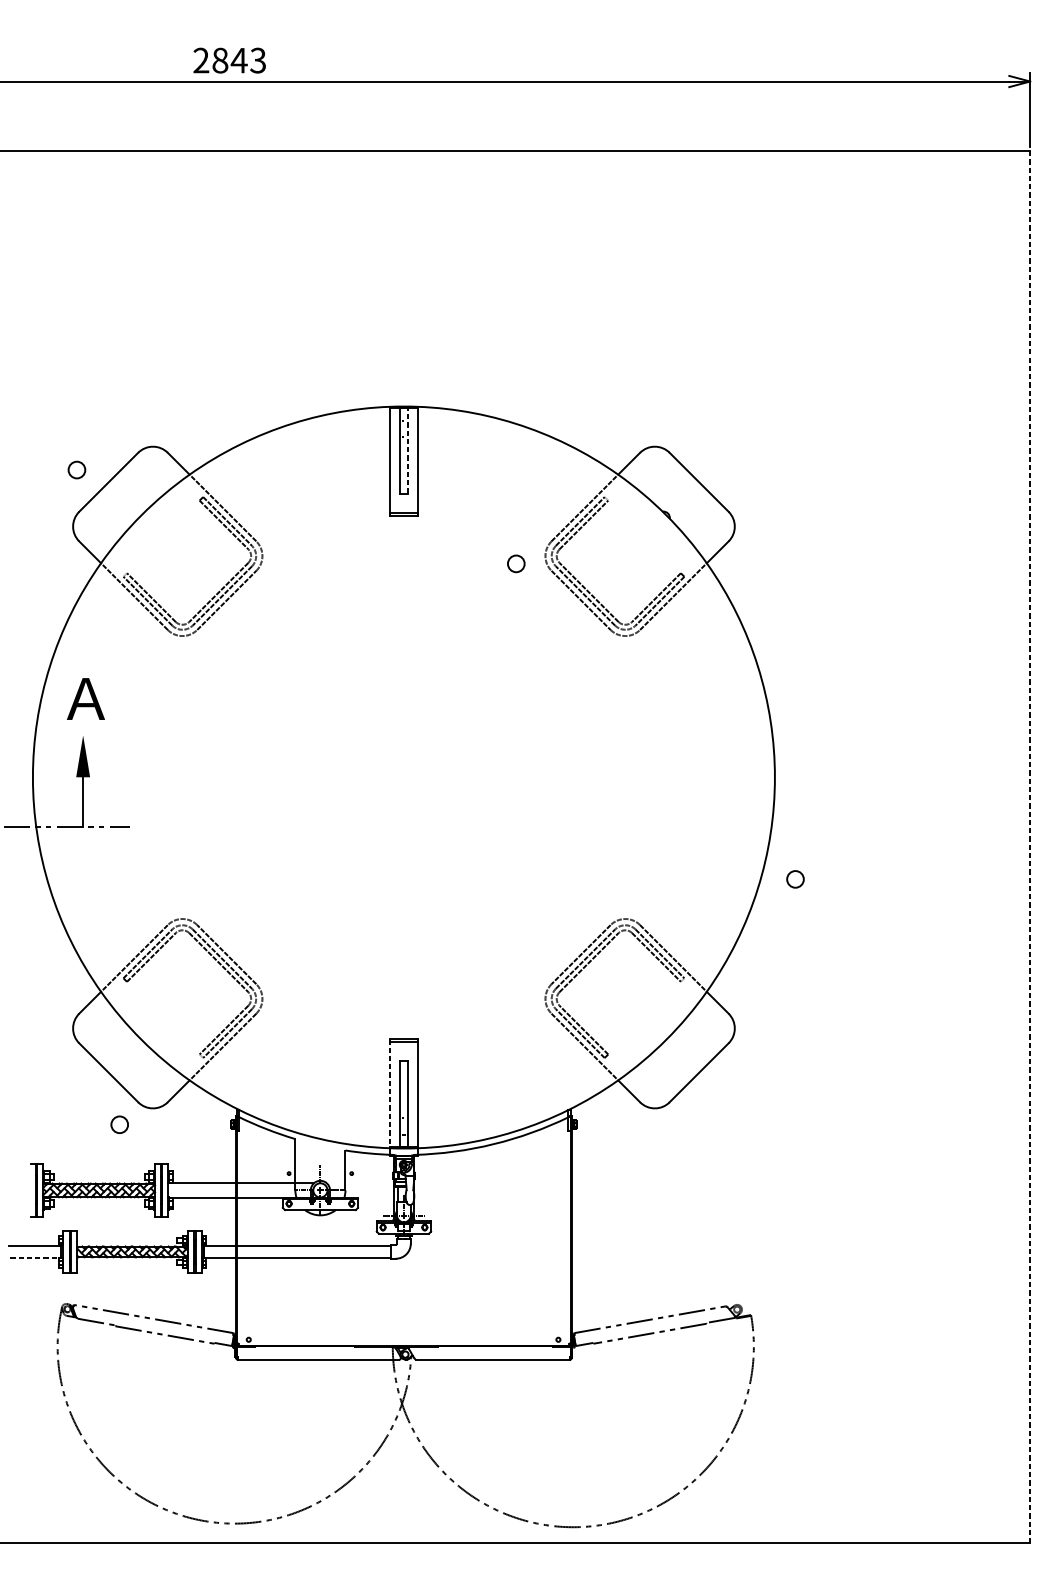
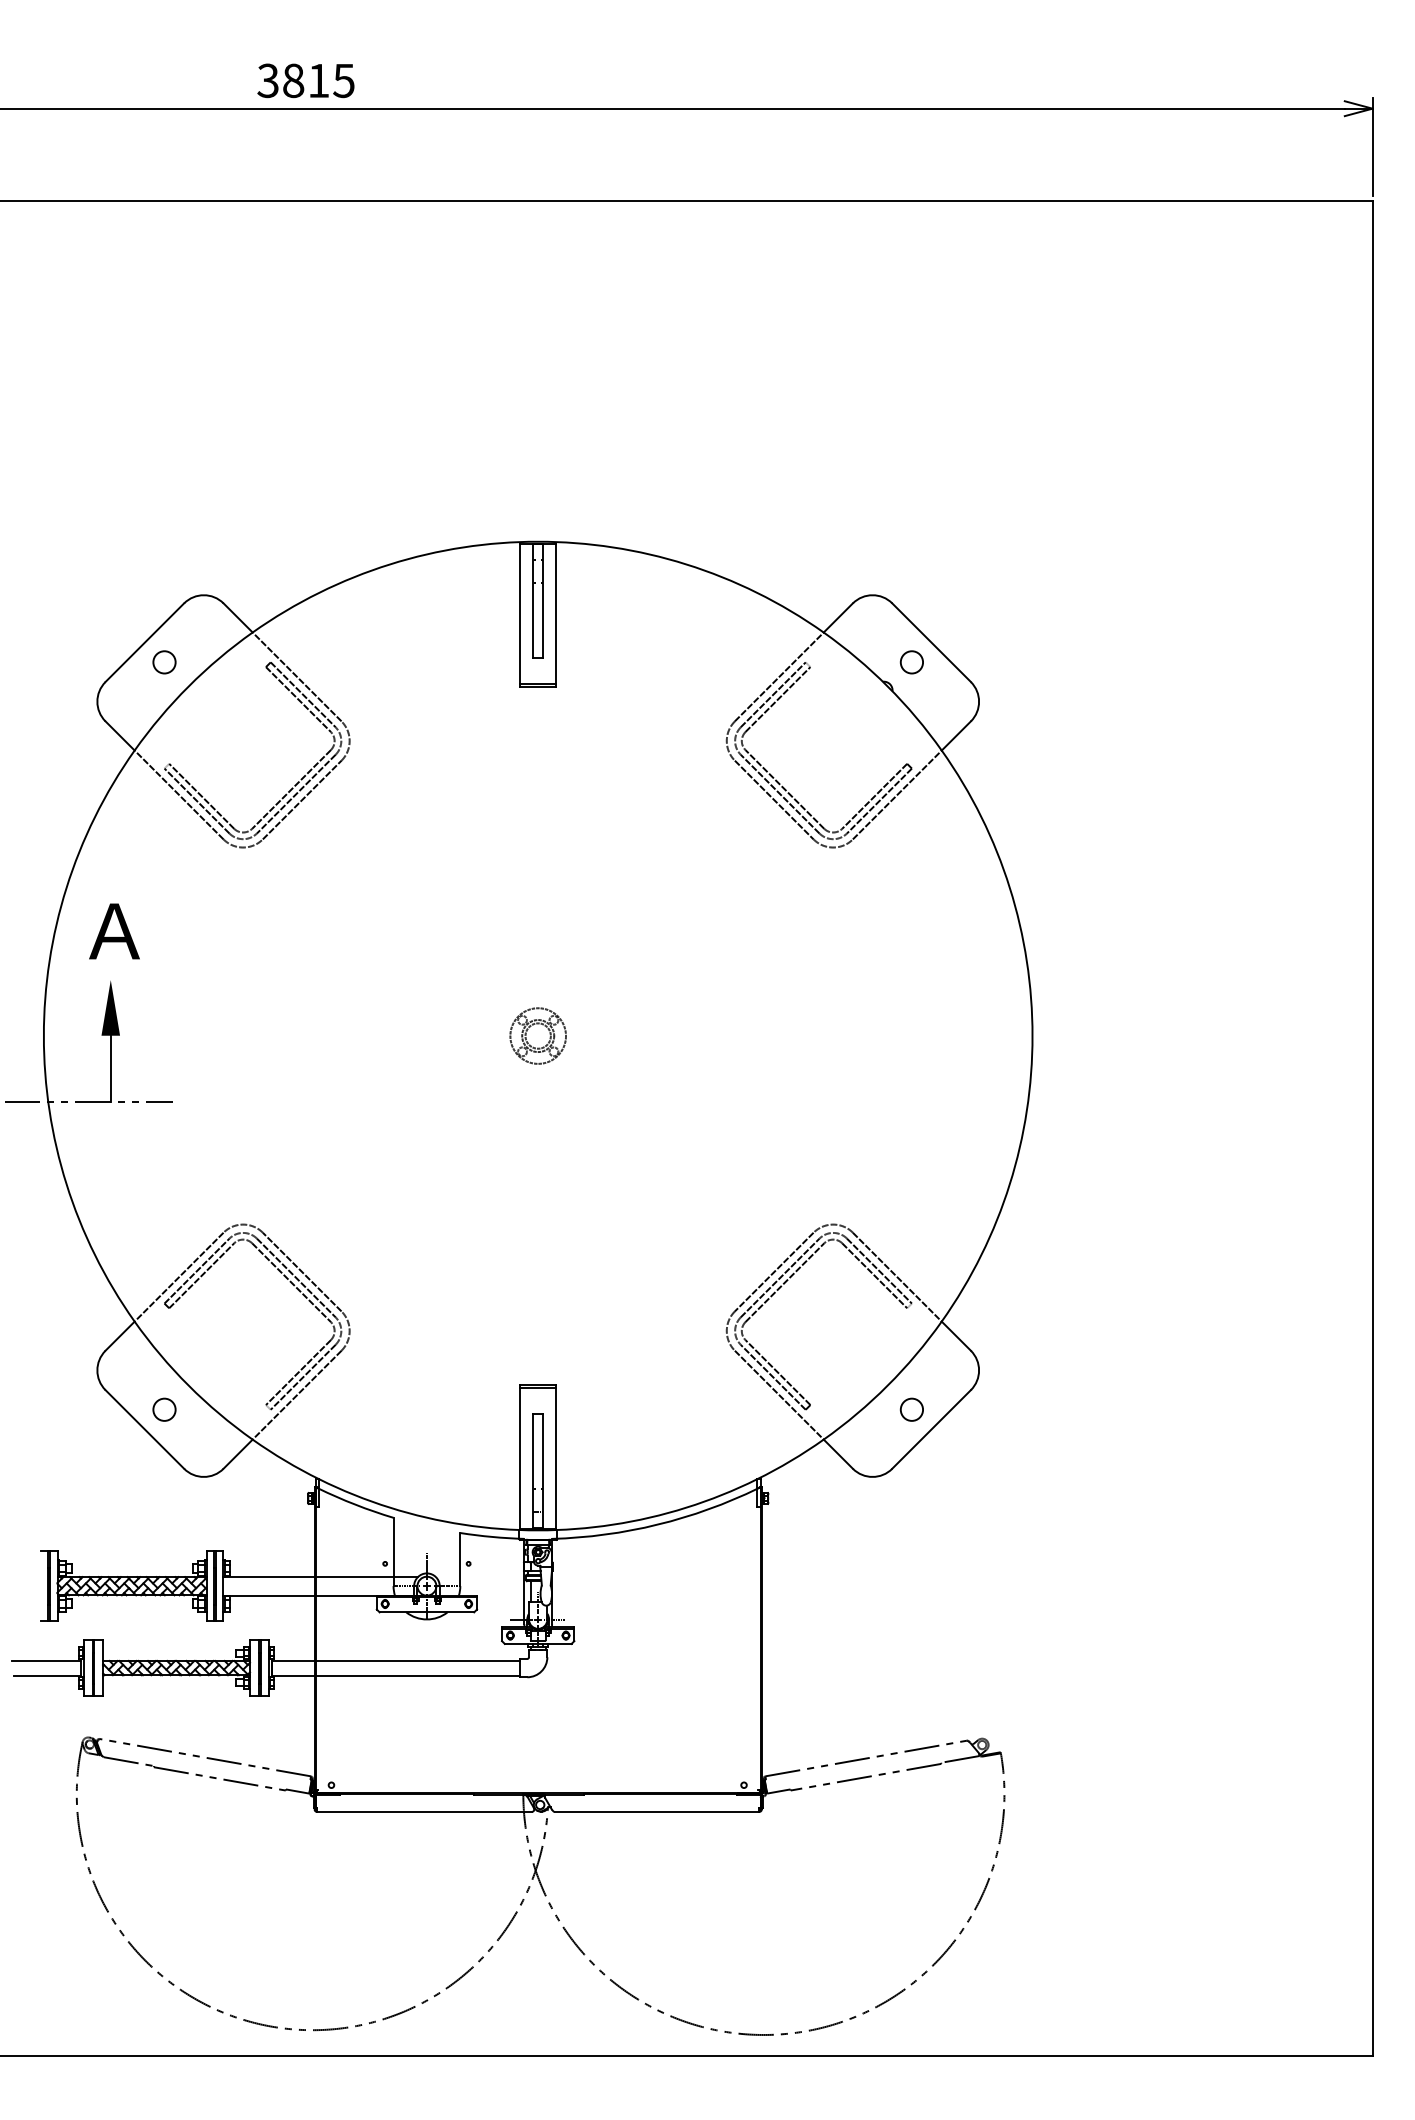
text: (229, 60) -> (305, 80), 2843 -> 3815
line: (407, 450) -> (543, 600), dashed -> solid
circle: (76, 470) -> (164, 662), moved
circle: (515, 563) -> (911, 662), moved
part: (403, 777) -> (537, 1035), added
line: (1030, 846) -> (1372, 1128), dashed -> solid
circle: (795, 879) -> (911, 1409), moved
line: (390, 1093) -> (520, 1456), dashed -> solid
circle: (119, 1124) -> (164, 1409), moved
line: (35, 1257) -> (47, 1675), dashed -> solid

